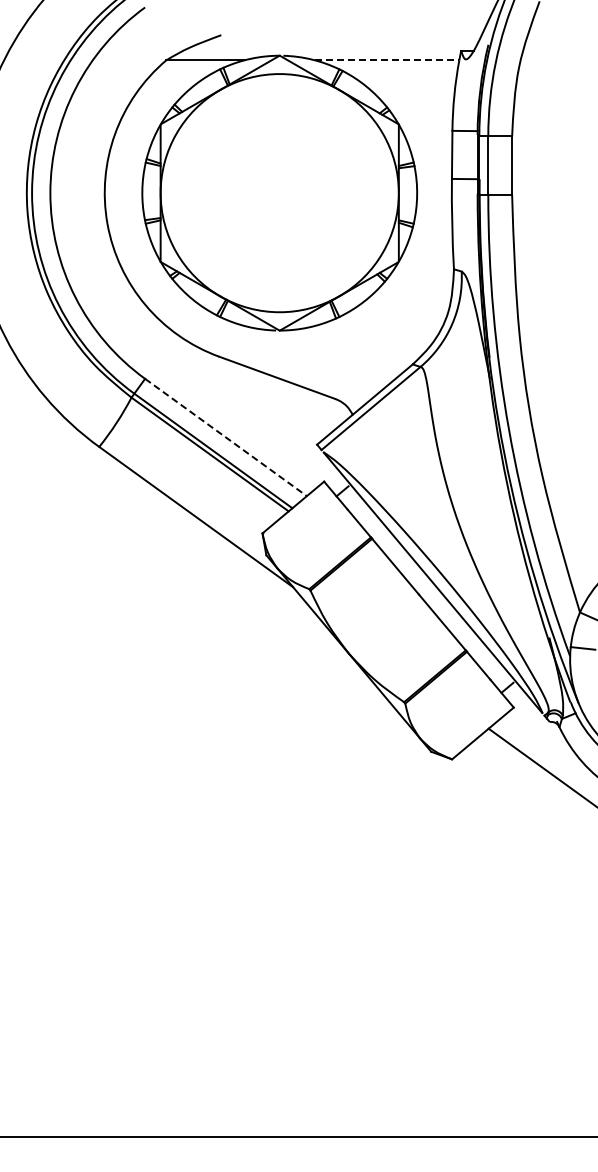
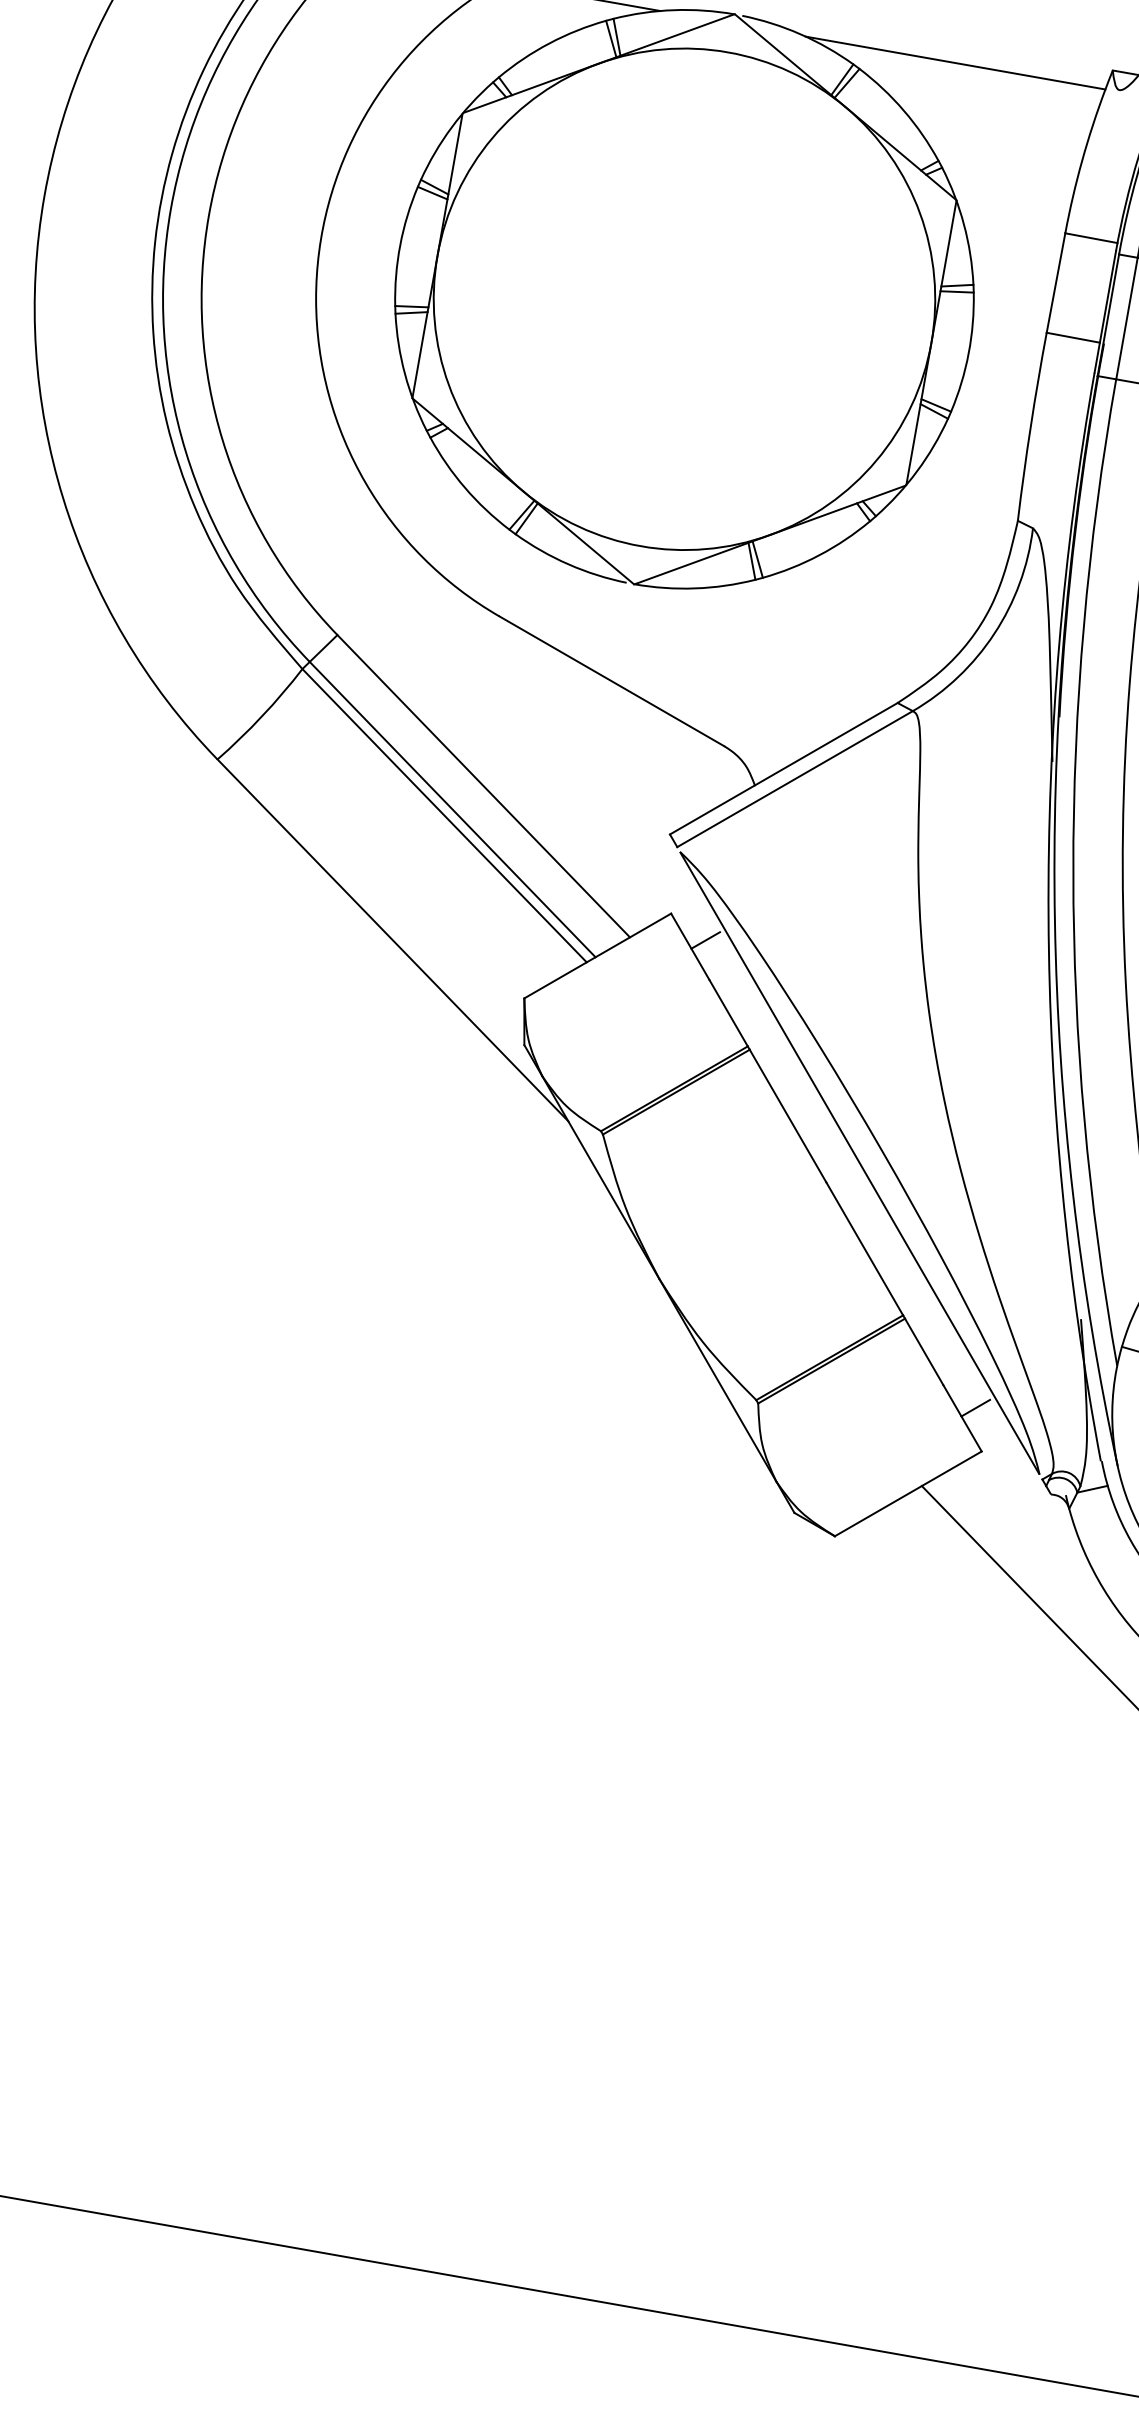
line: (387, 60) -> (956, 63), dashed -> solid
line: (226, 437) -> (484, 786), dashed -> solid

